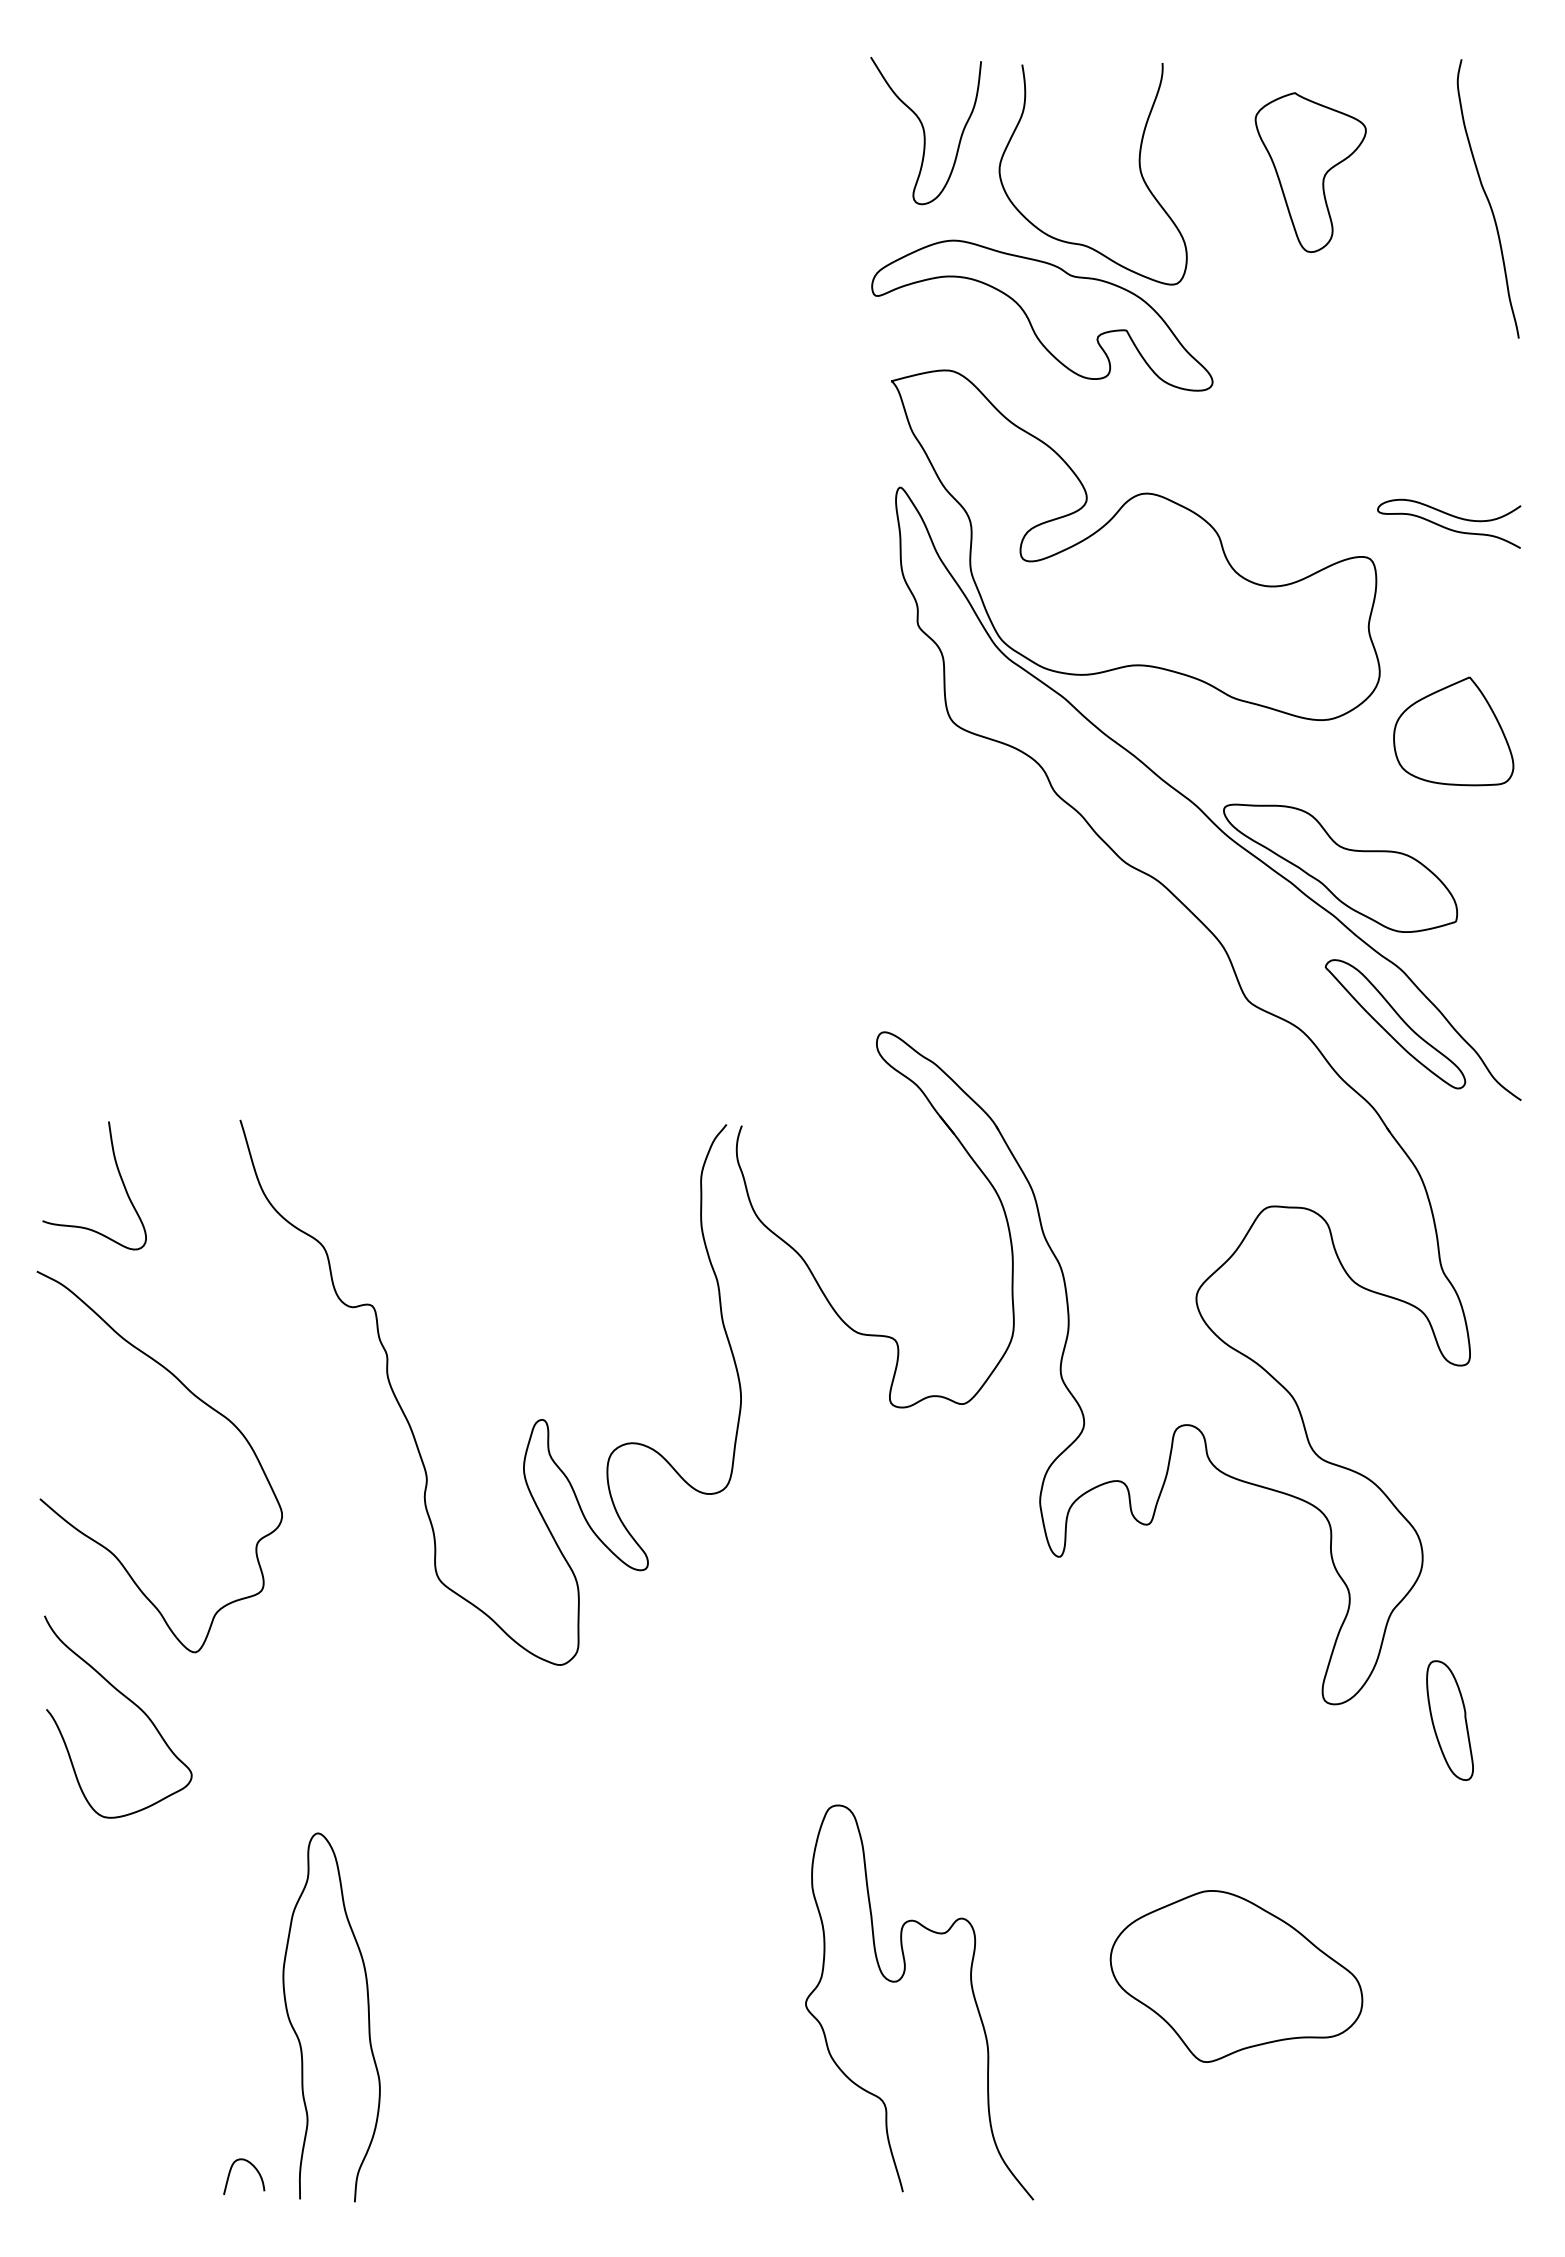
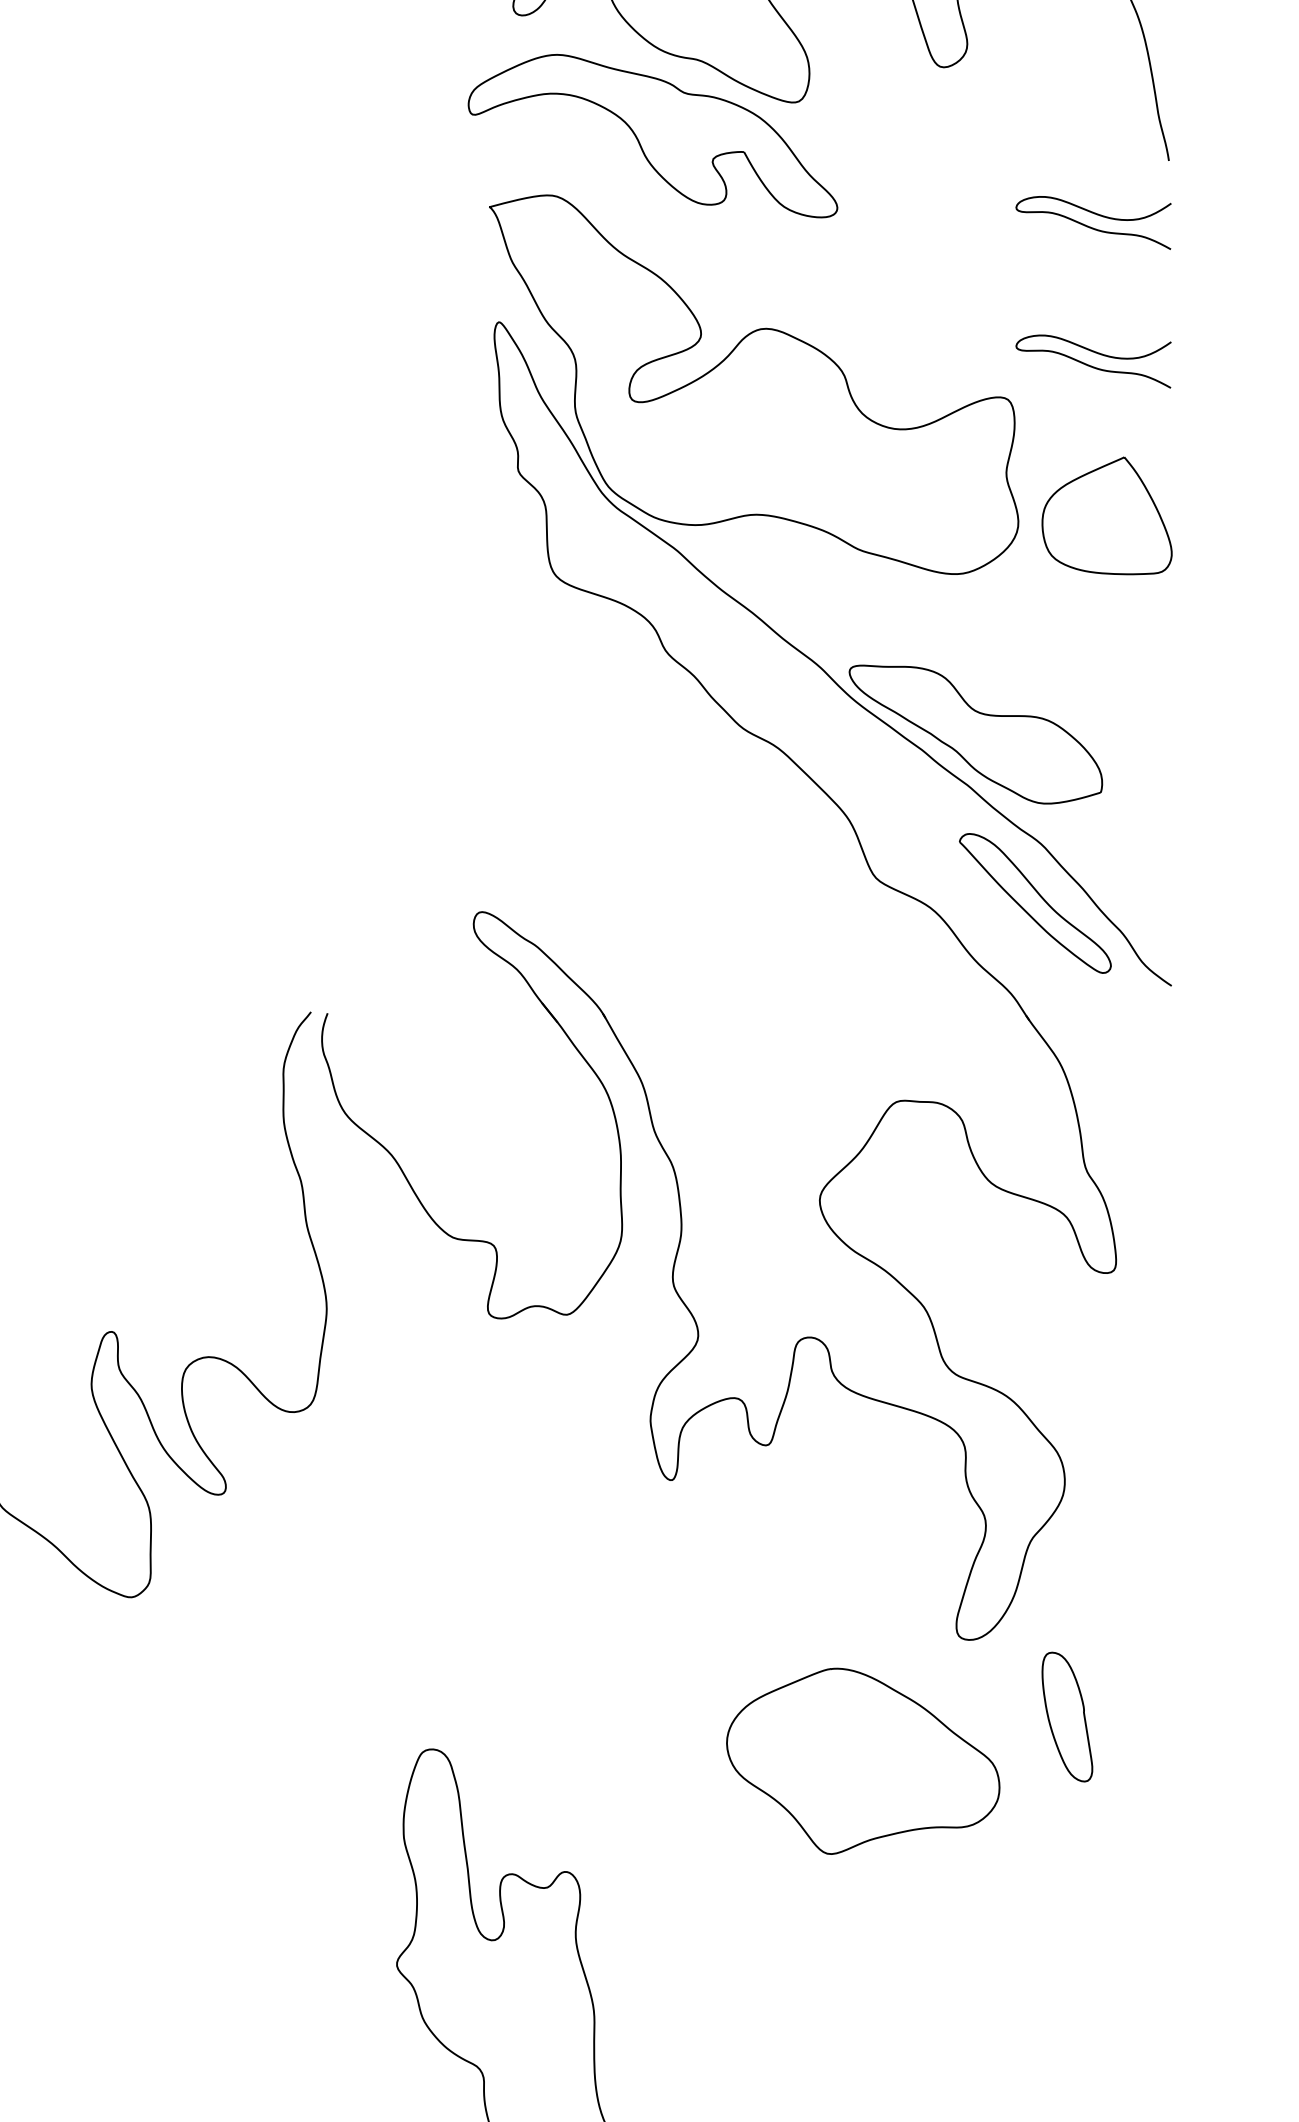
curve: (1447, 399) -> (1091, 226), added
part: (1453, 731) -> (1106, 516), moved
part: (1449, 1720) -> (1066, 1716), moved
part: (1236, 1976) -> (863, 1761), moved

